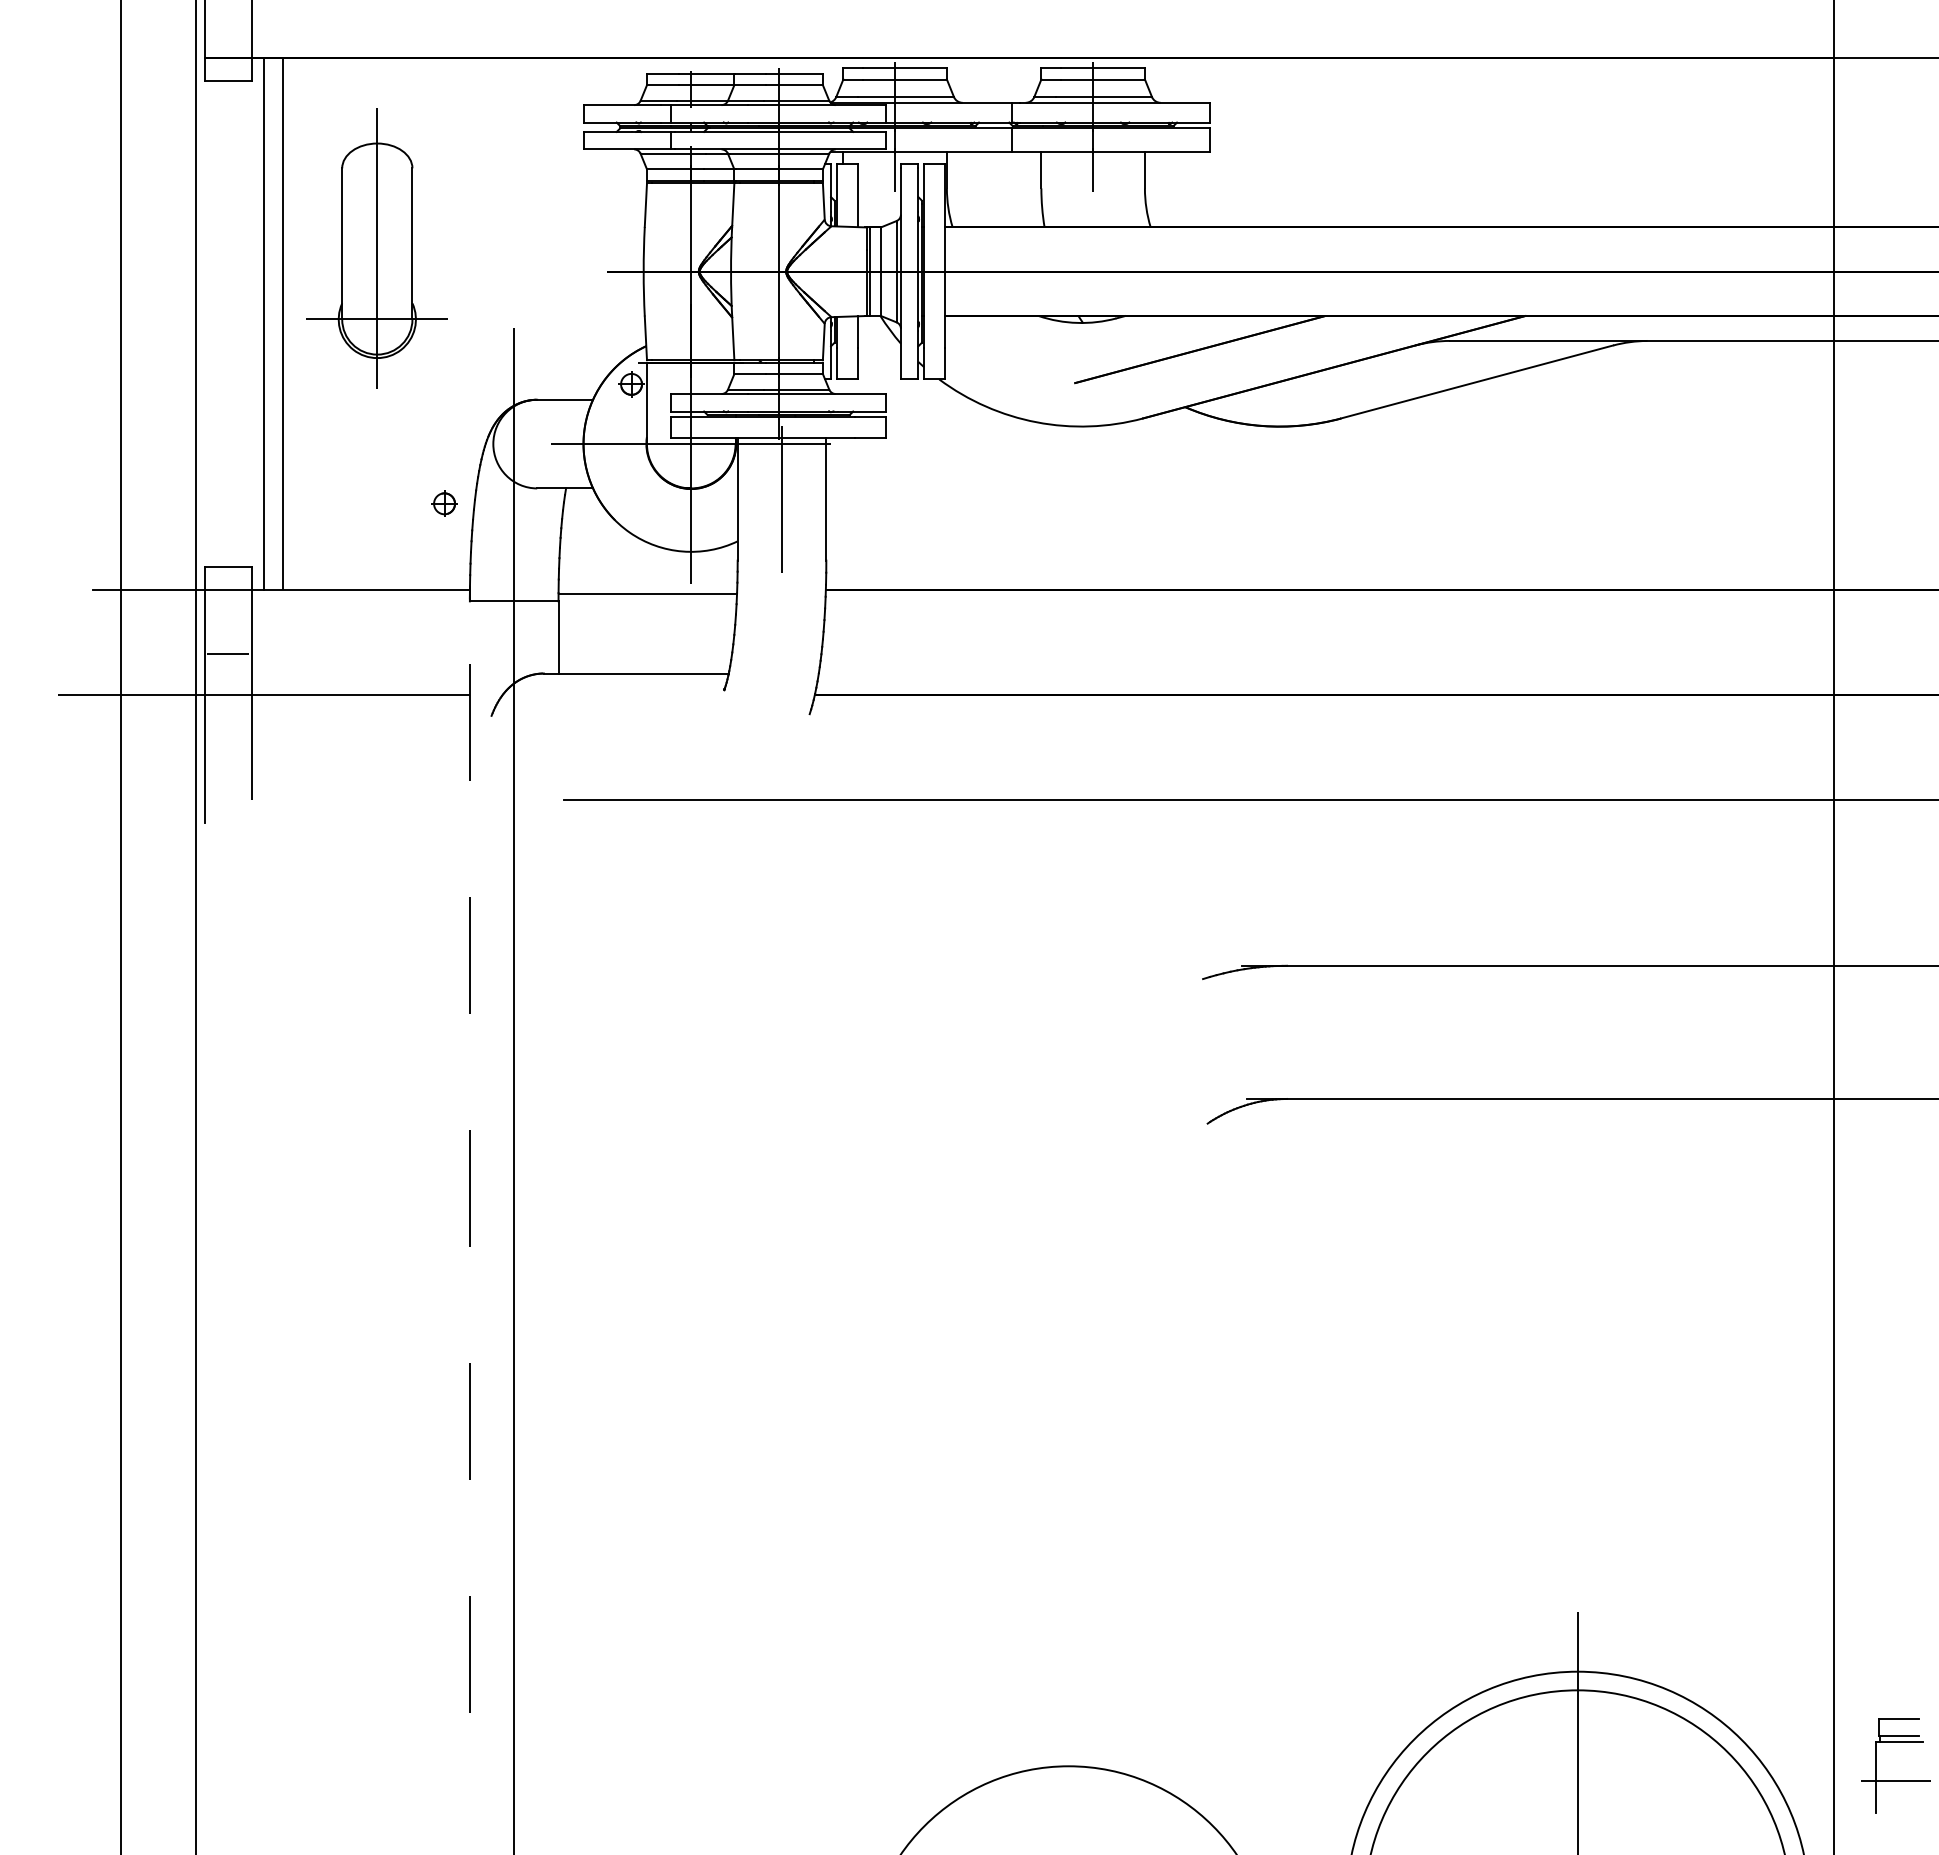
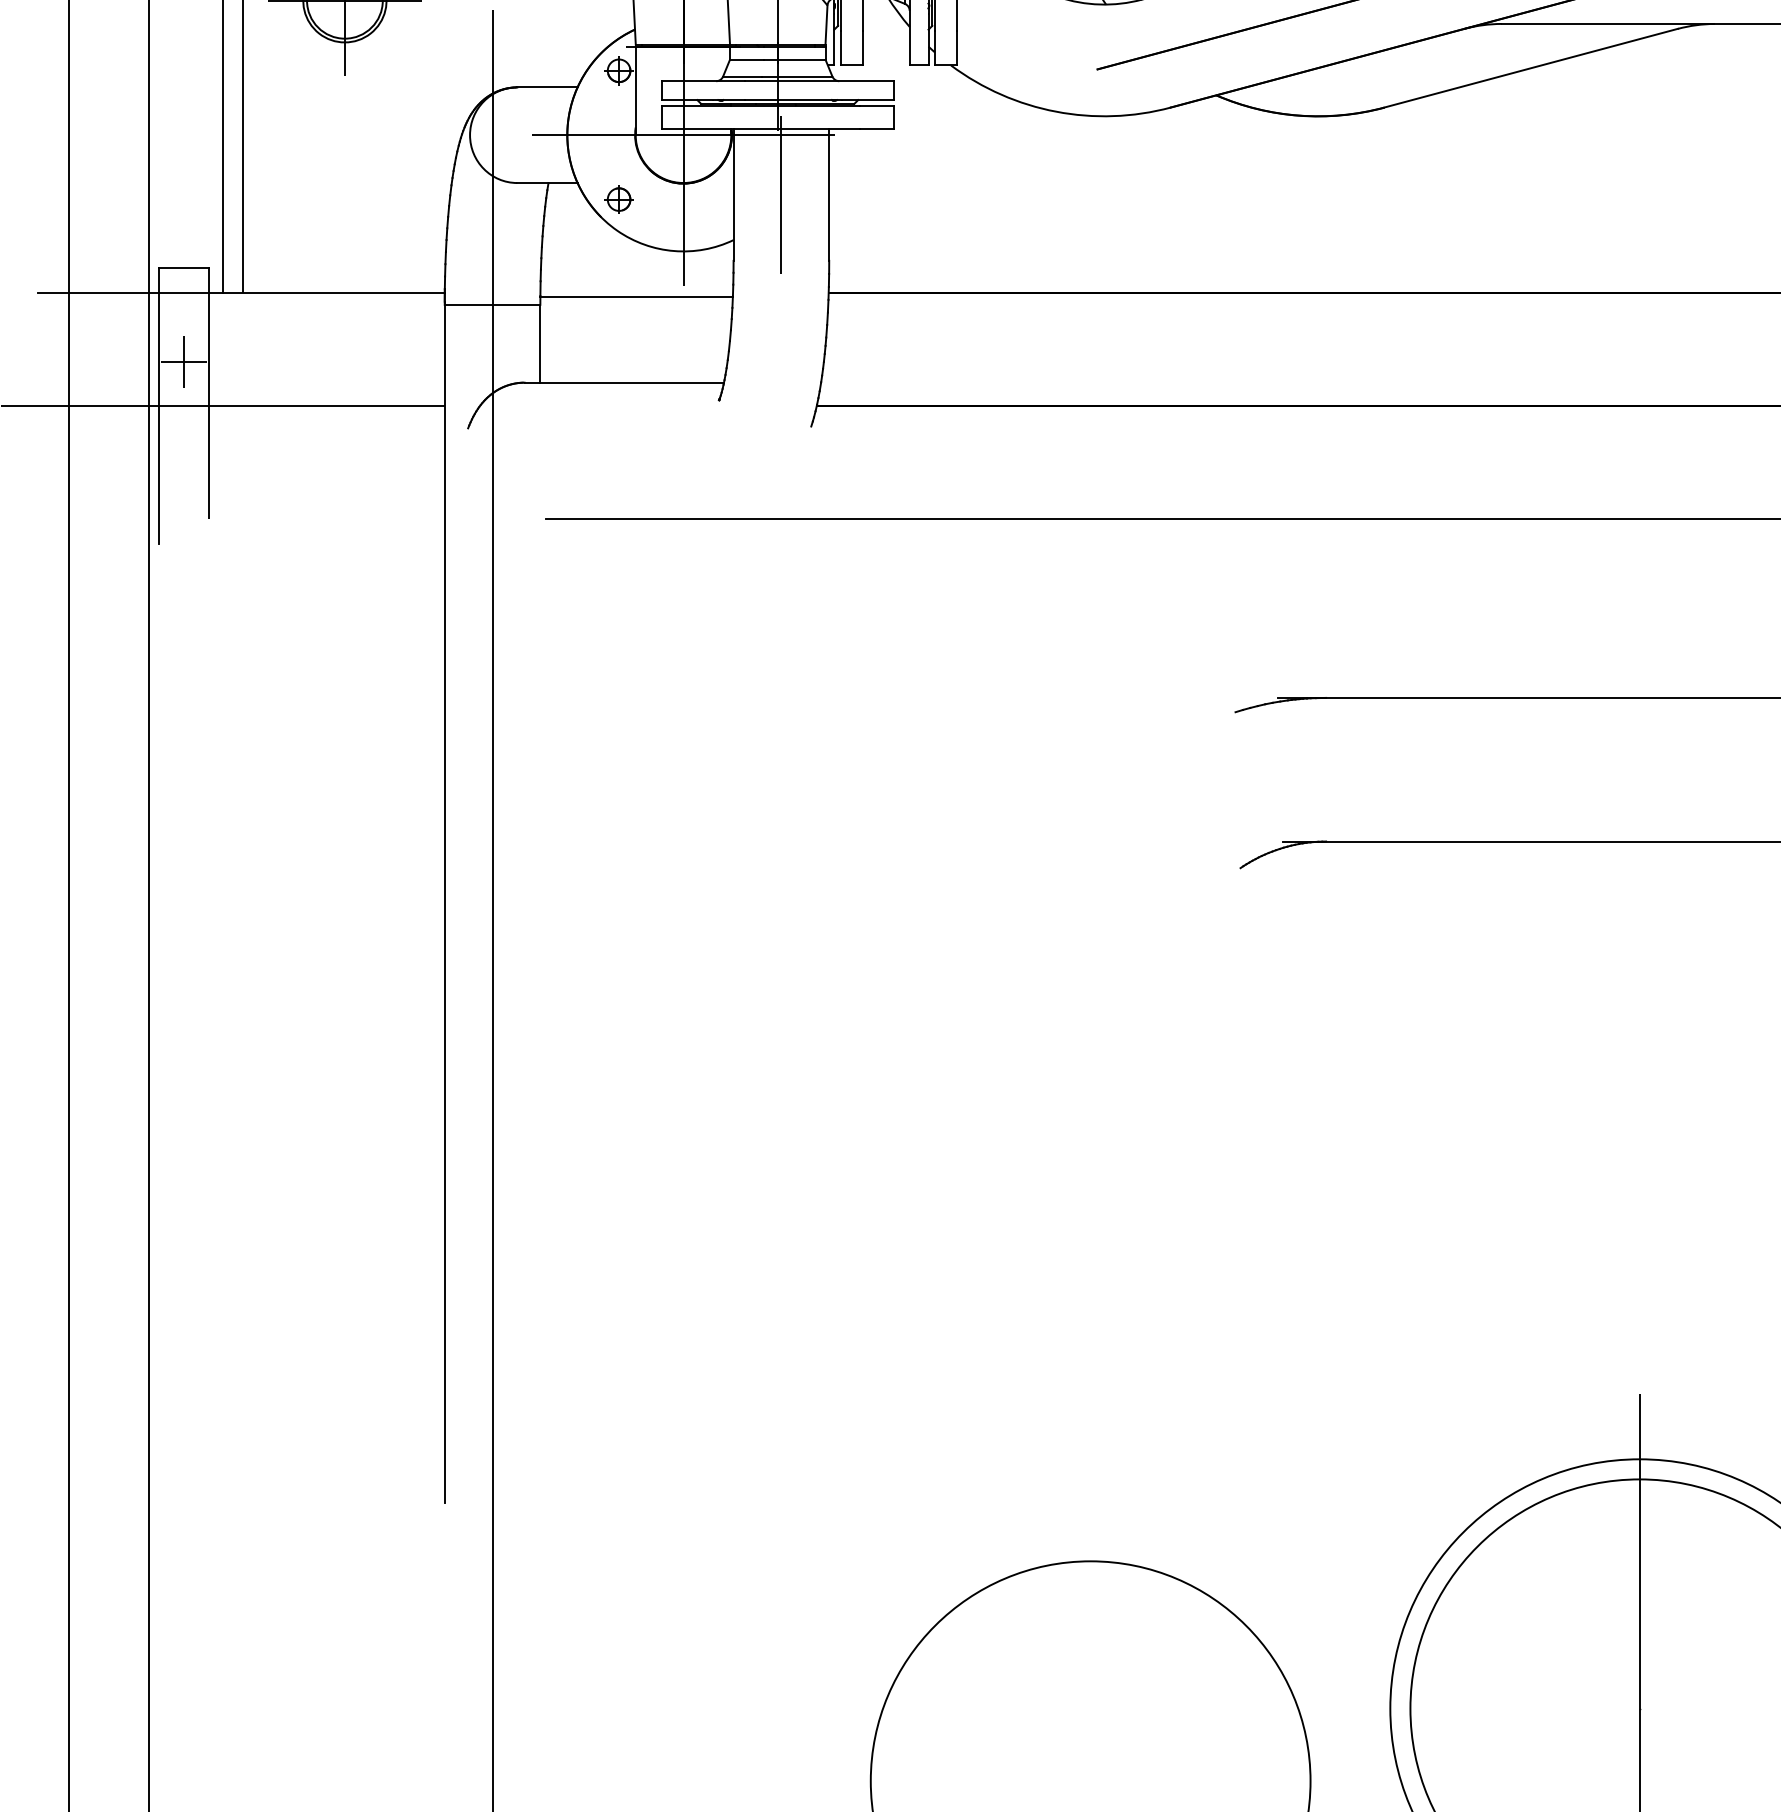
part: (444, 503) -> (619, 199), moved
line: (228, 654) -> (184, 362), added
line: (469, 1157) -> (444, 904), dashed -> solid

